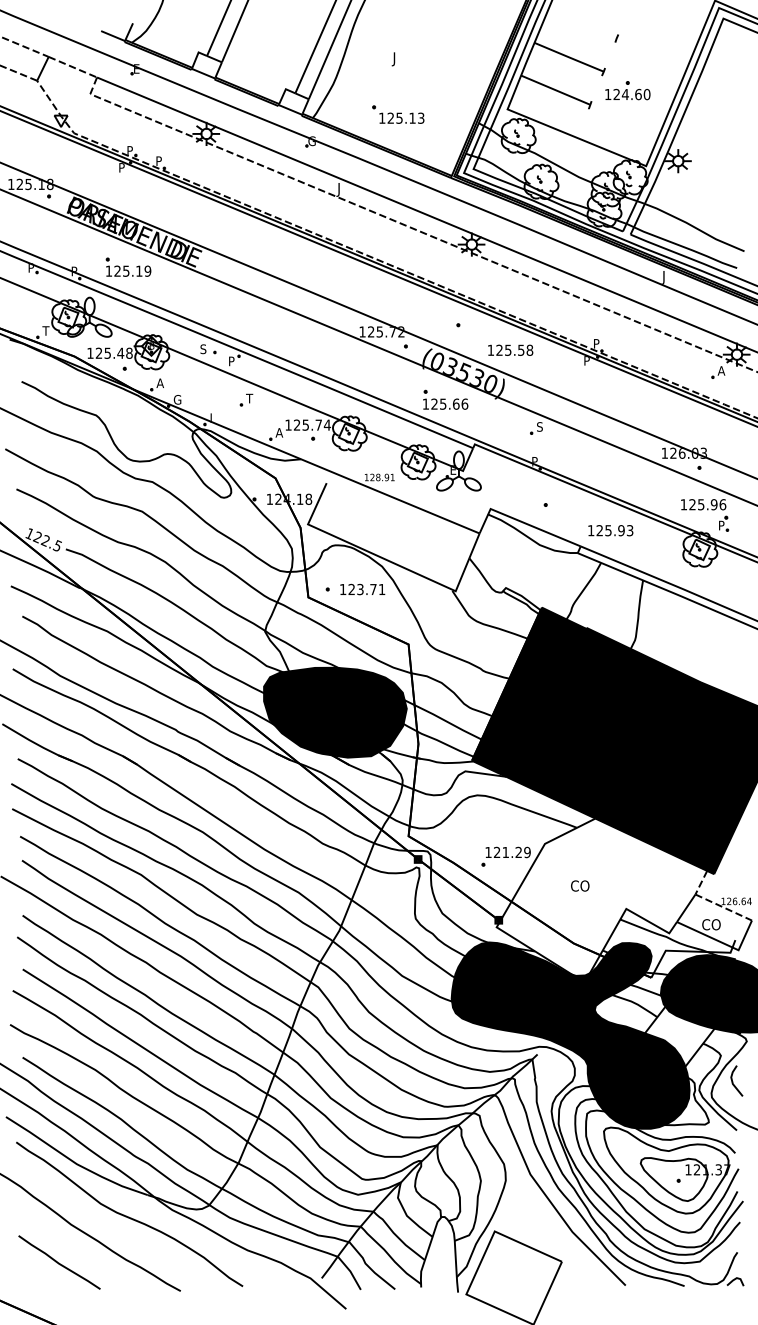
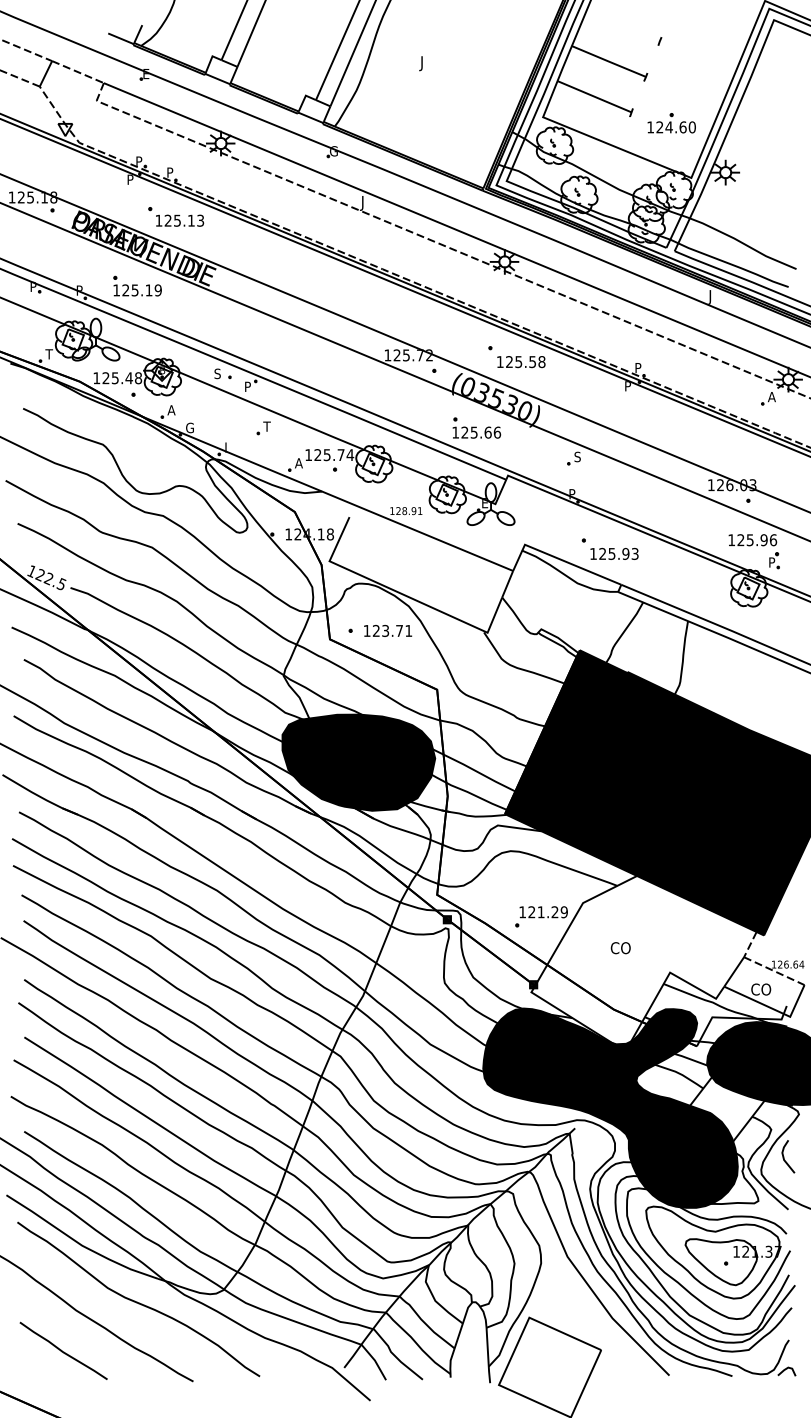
part: (627, 90) -> (671, 123), moved
part: (398, 114) -> (176, 216), moved
text: (510, 350) -> (521, 362), moved
text: (610, 530) -> (614, 553), moved

